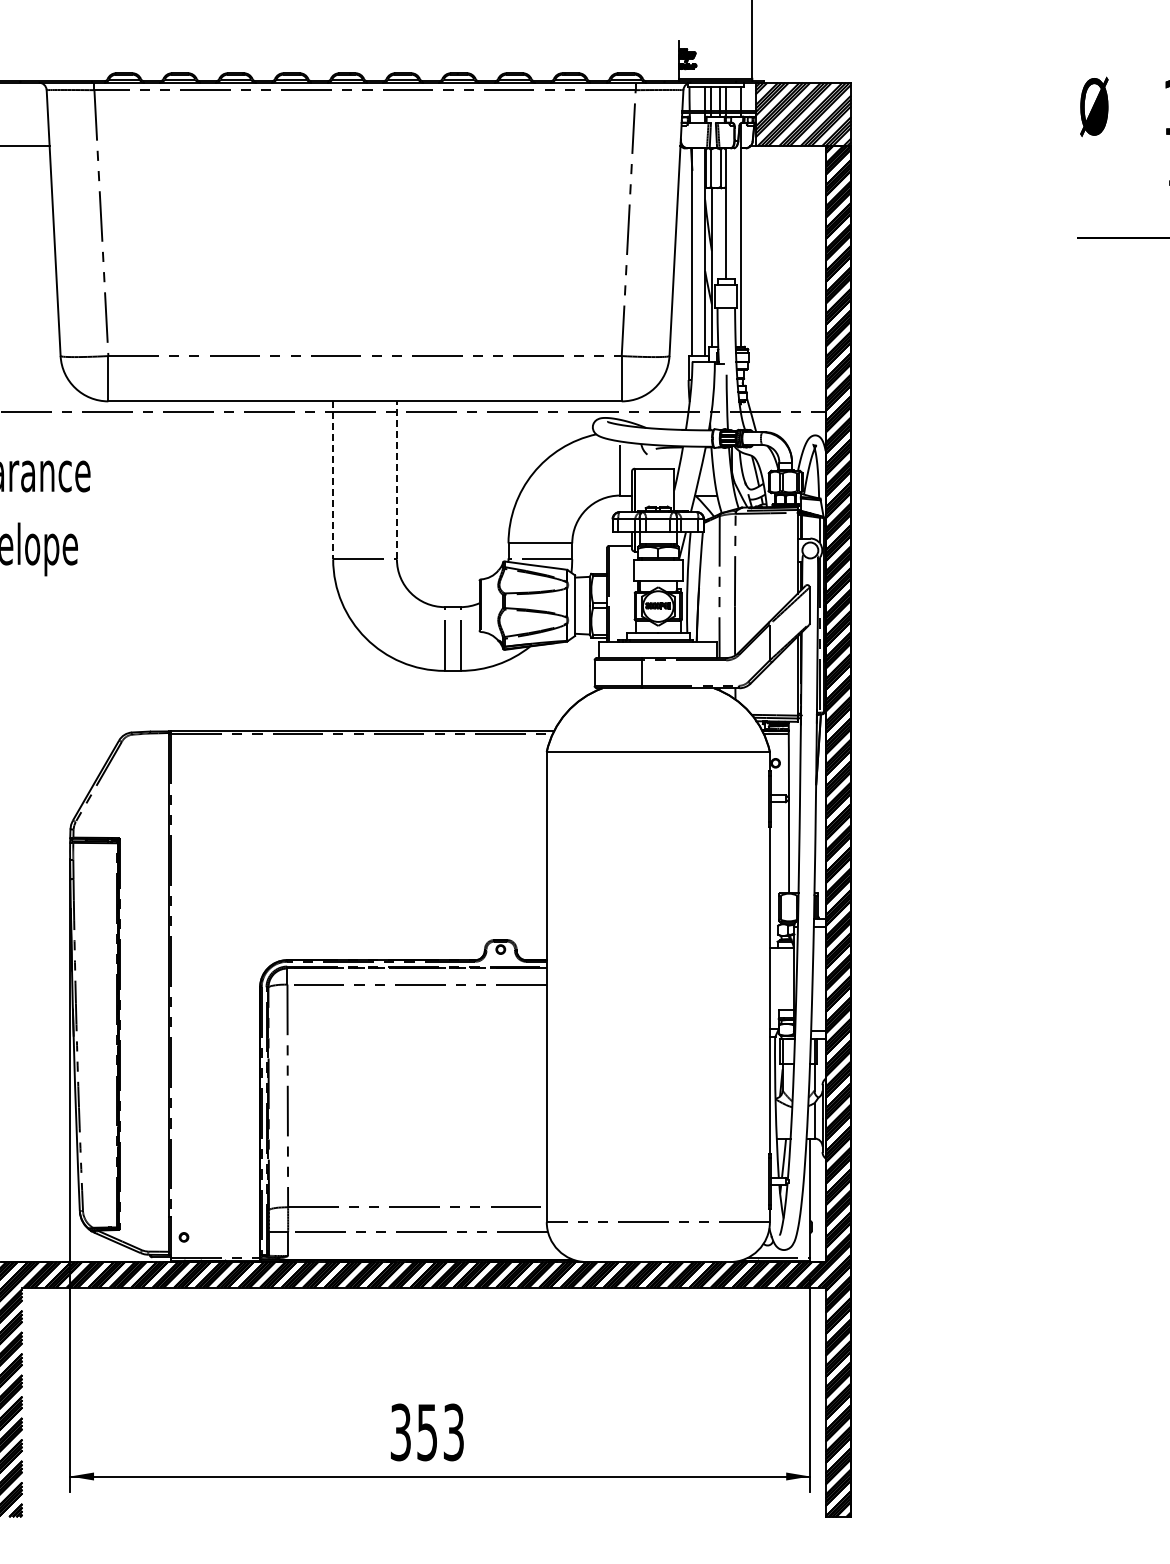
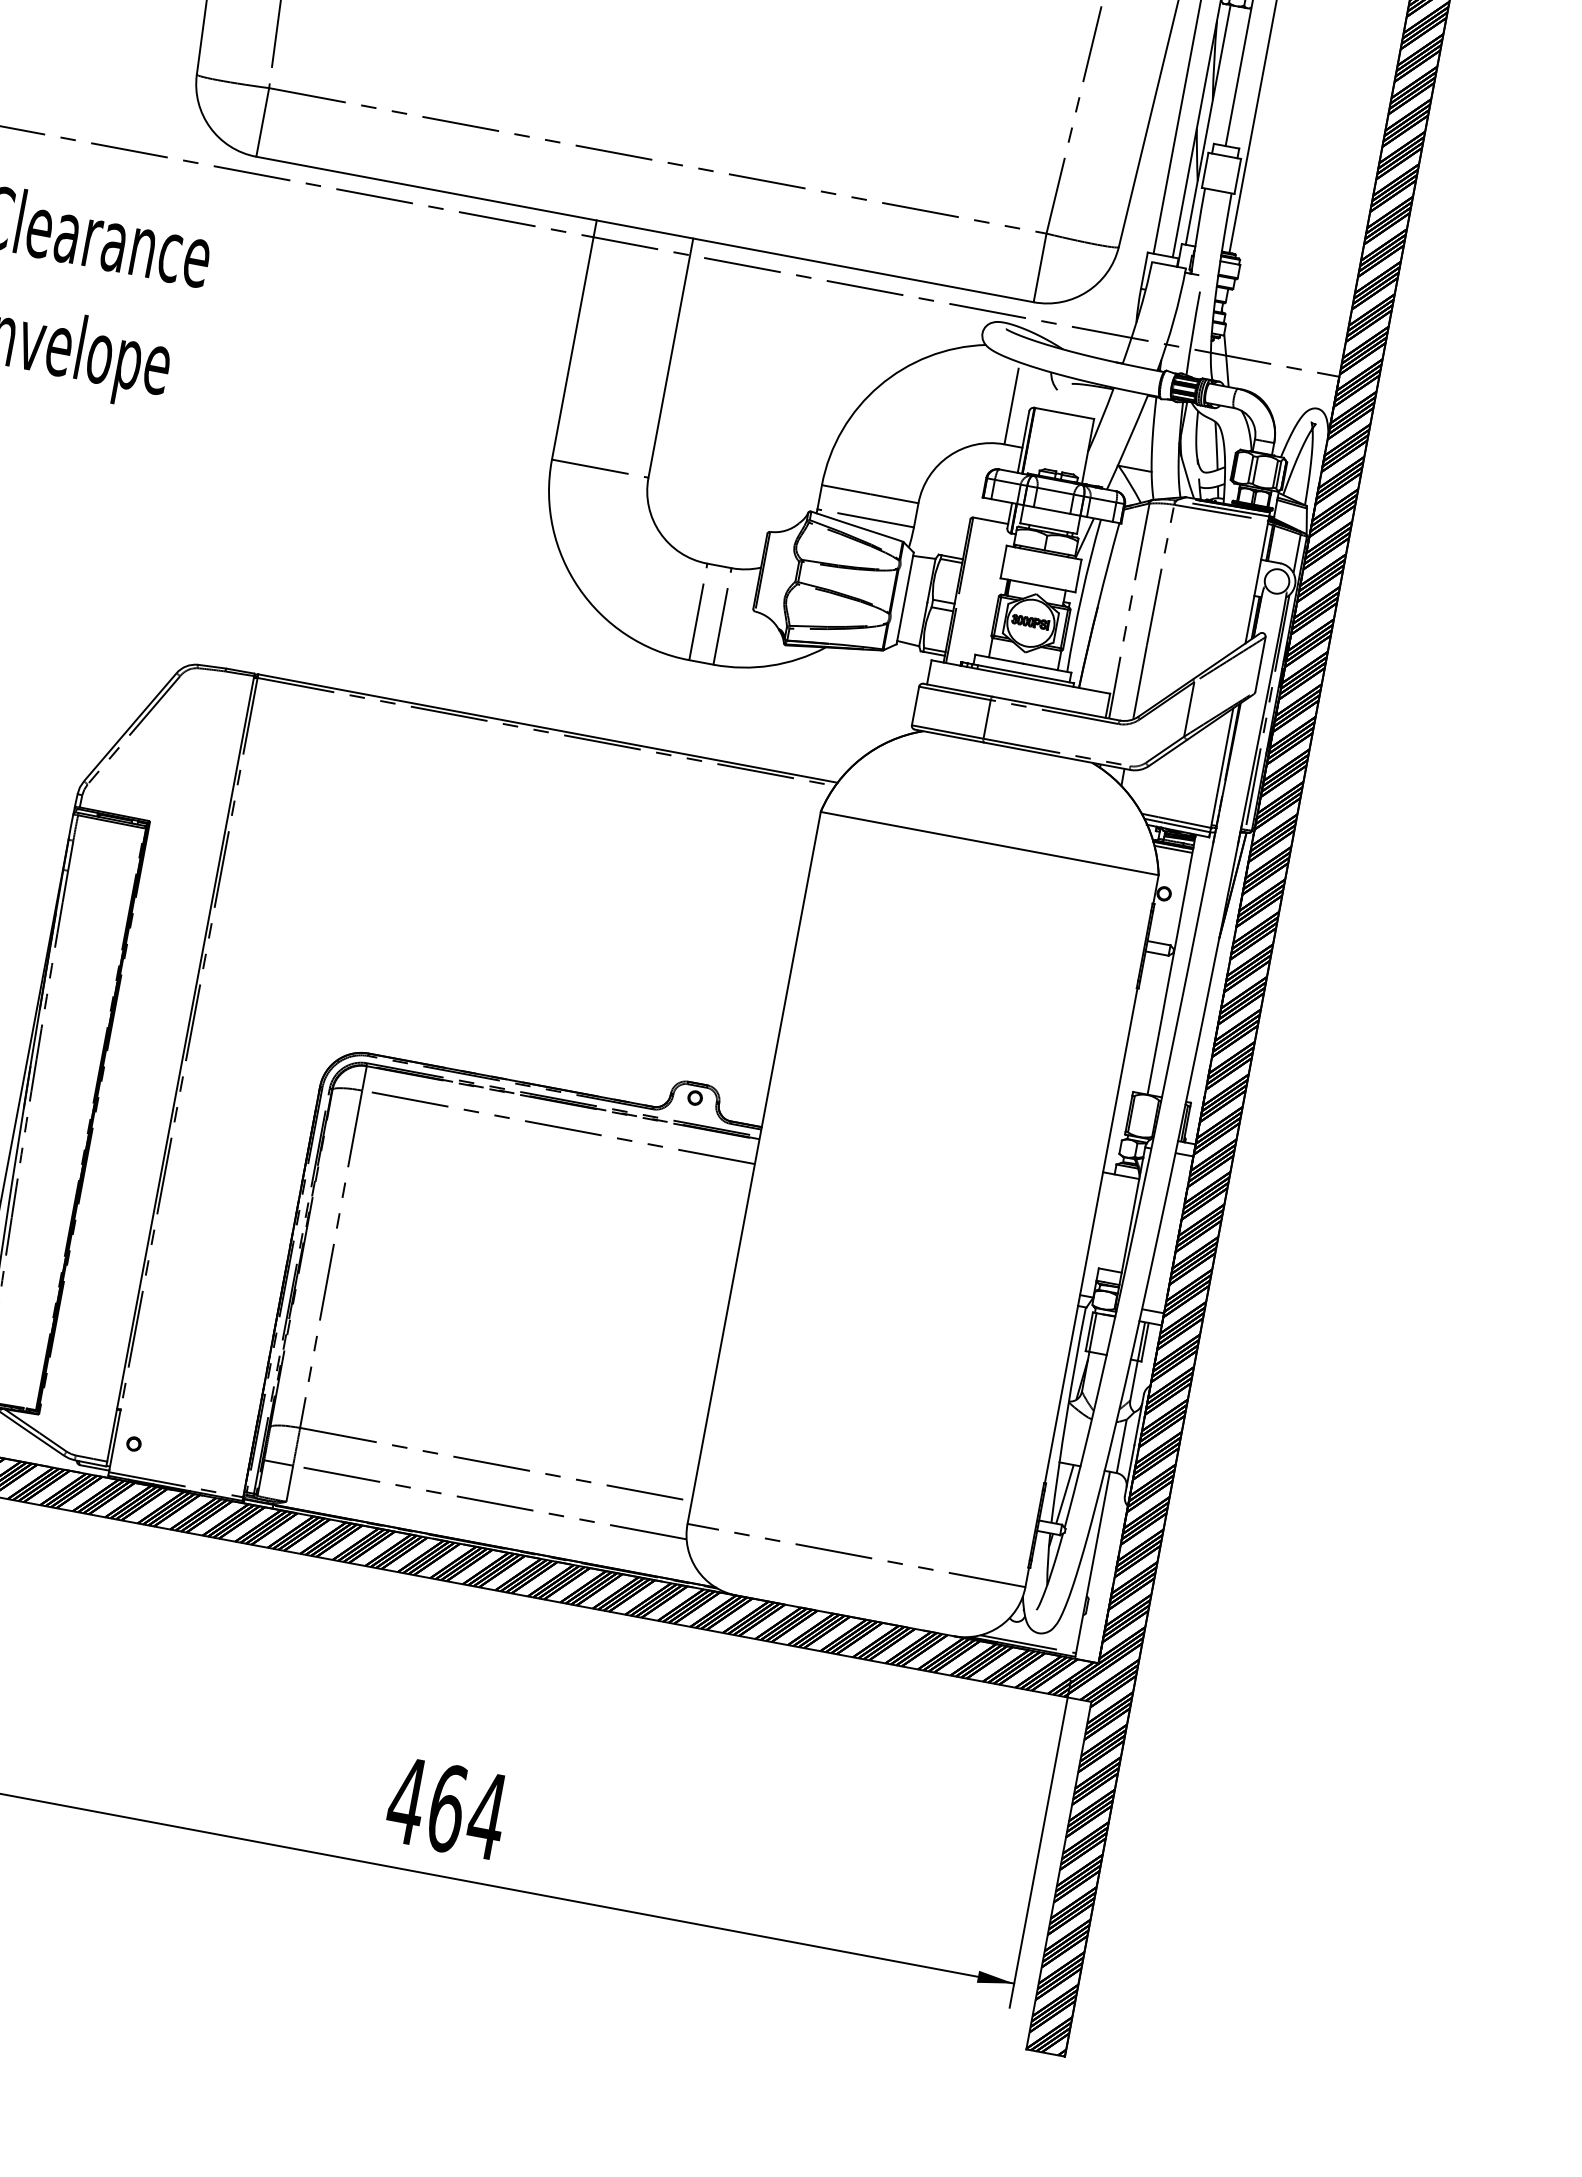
line: (333, 480) -> (574, 340), dashed -> solid
line: (396, 480) -> (670, 358), dashed -> solid
text: (426, 1432) -> (445, 1808), 353 -> 464

